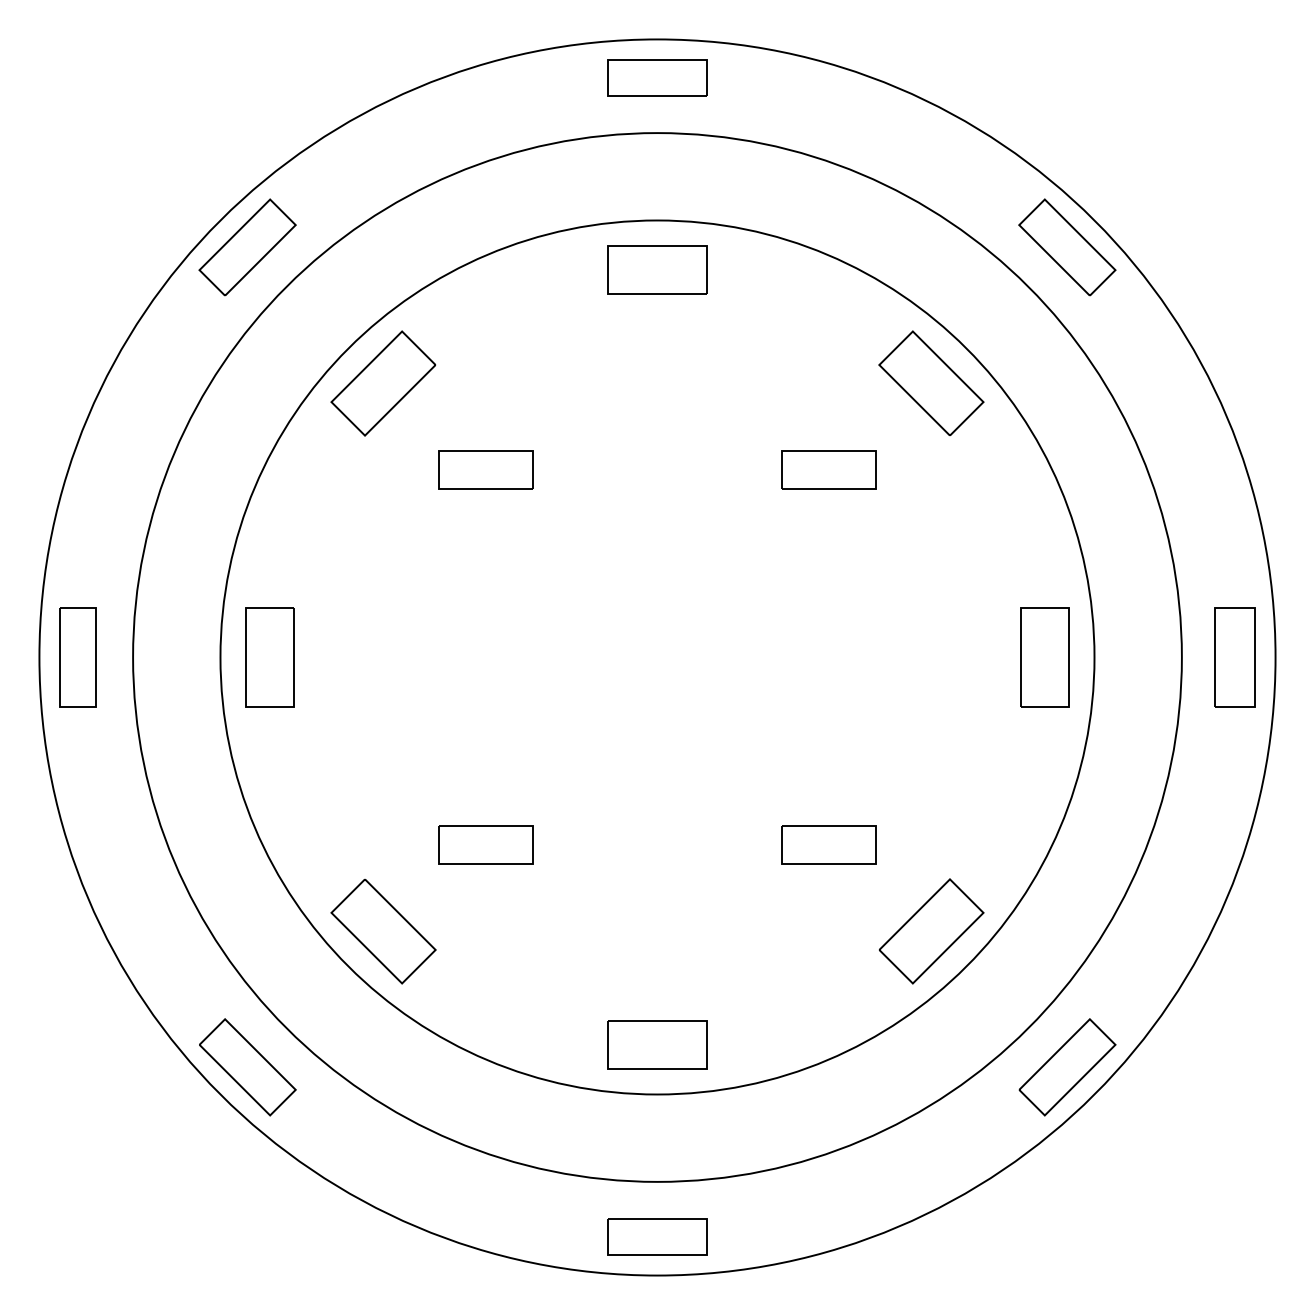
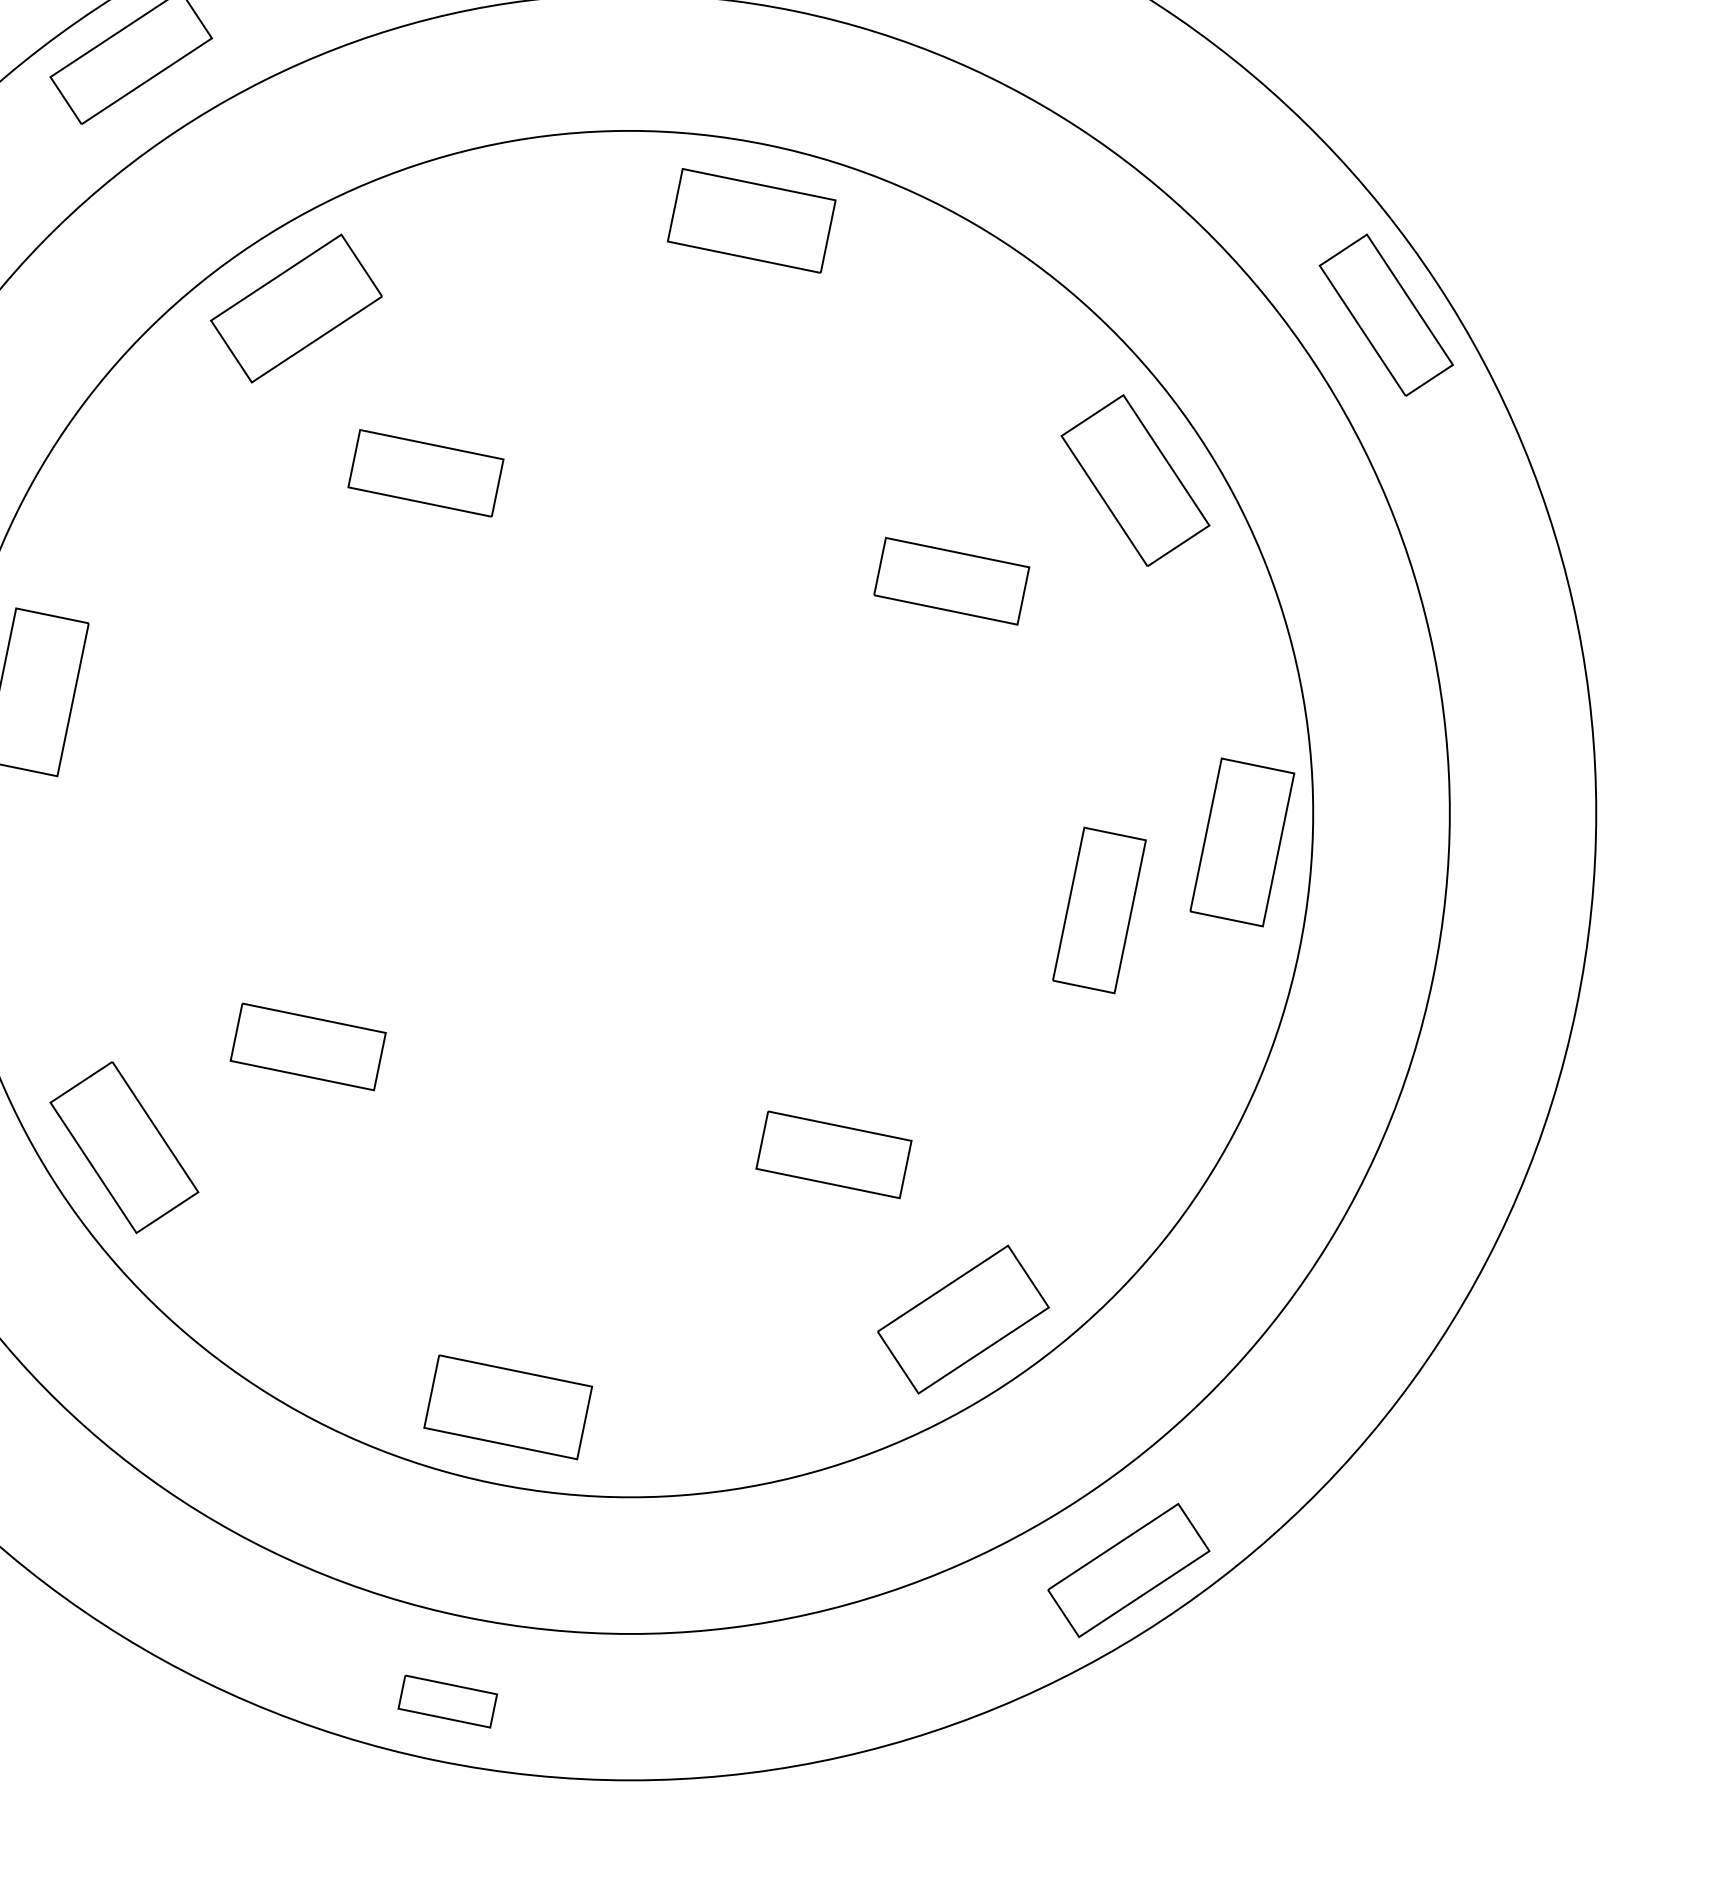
part: (1044, 657) -> (1241, 842), moved
part: (1234, 657) -> (1098, 910), moved
part: (657, 1236) -> (448, 1700), size x0.6

